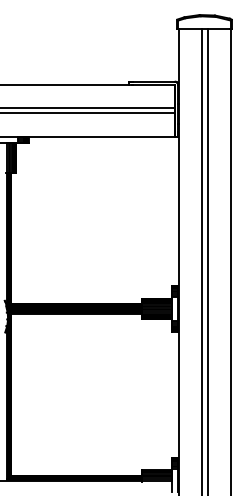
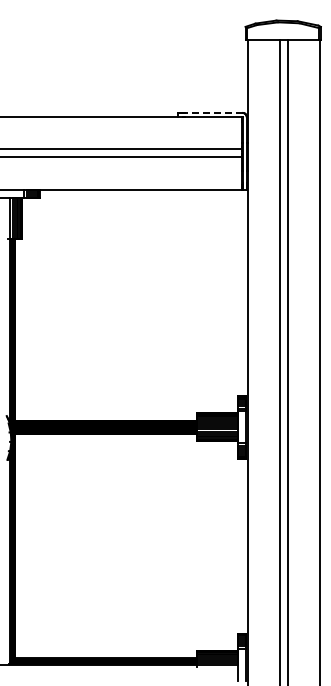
line: (154, 81) -> (213, 112), solid -> dashed

